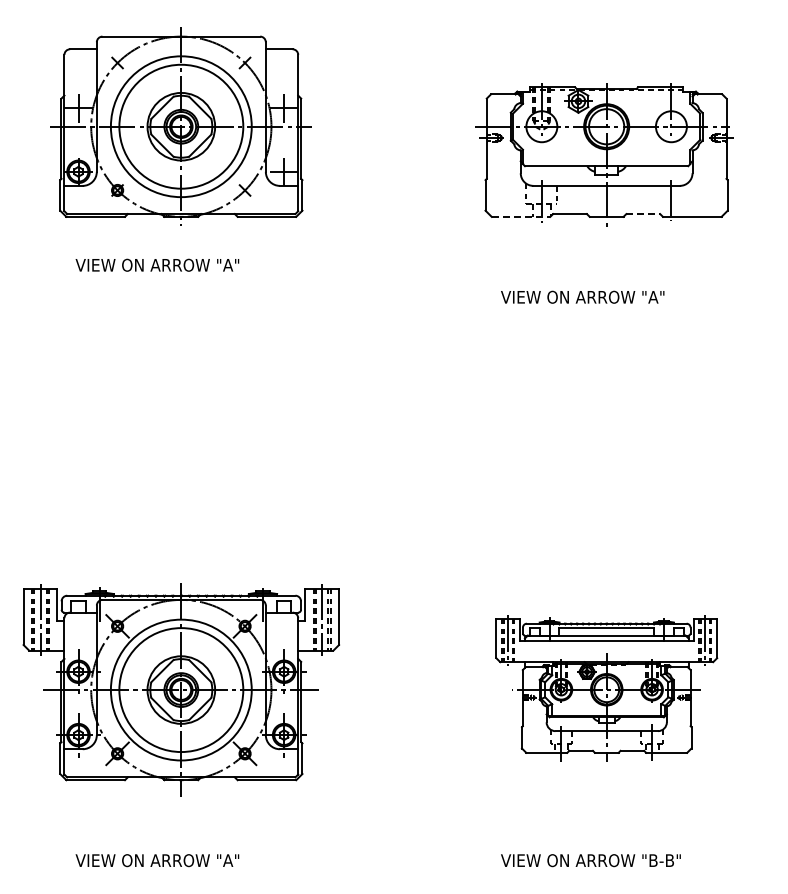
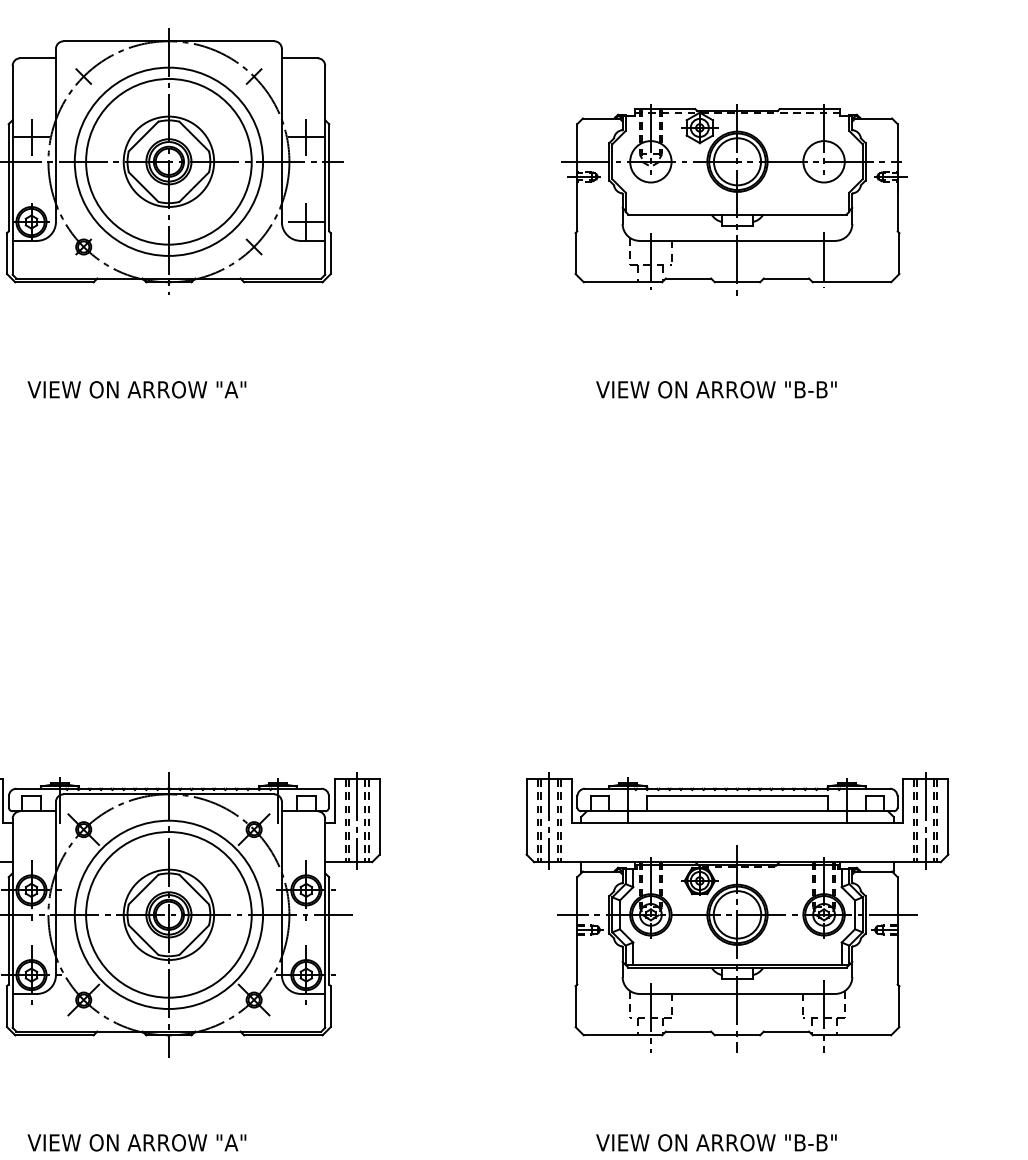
line: (643, 214) -> (786, 279), dashed -> solid
line: (521, 216) -> (623, 281), dashed -> solid
text: (157, 264) -> (137, 388), moved
text: (664, 297) -> (814, 390), VIEW ON ARROW "A" -> VIEW ON ARROW "B-B"
part: (606, 688) -> (737, 912), size x1.43

